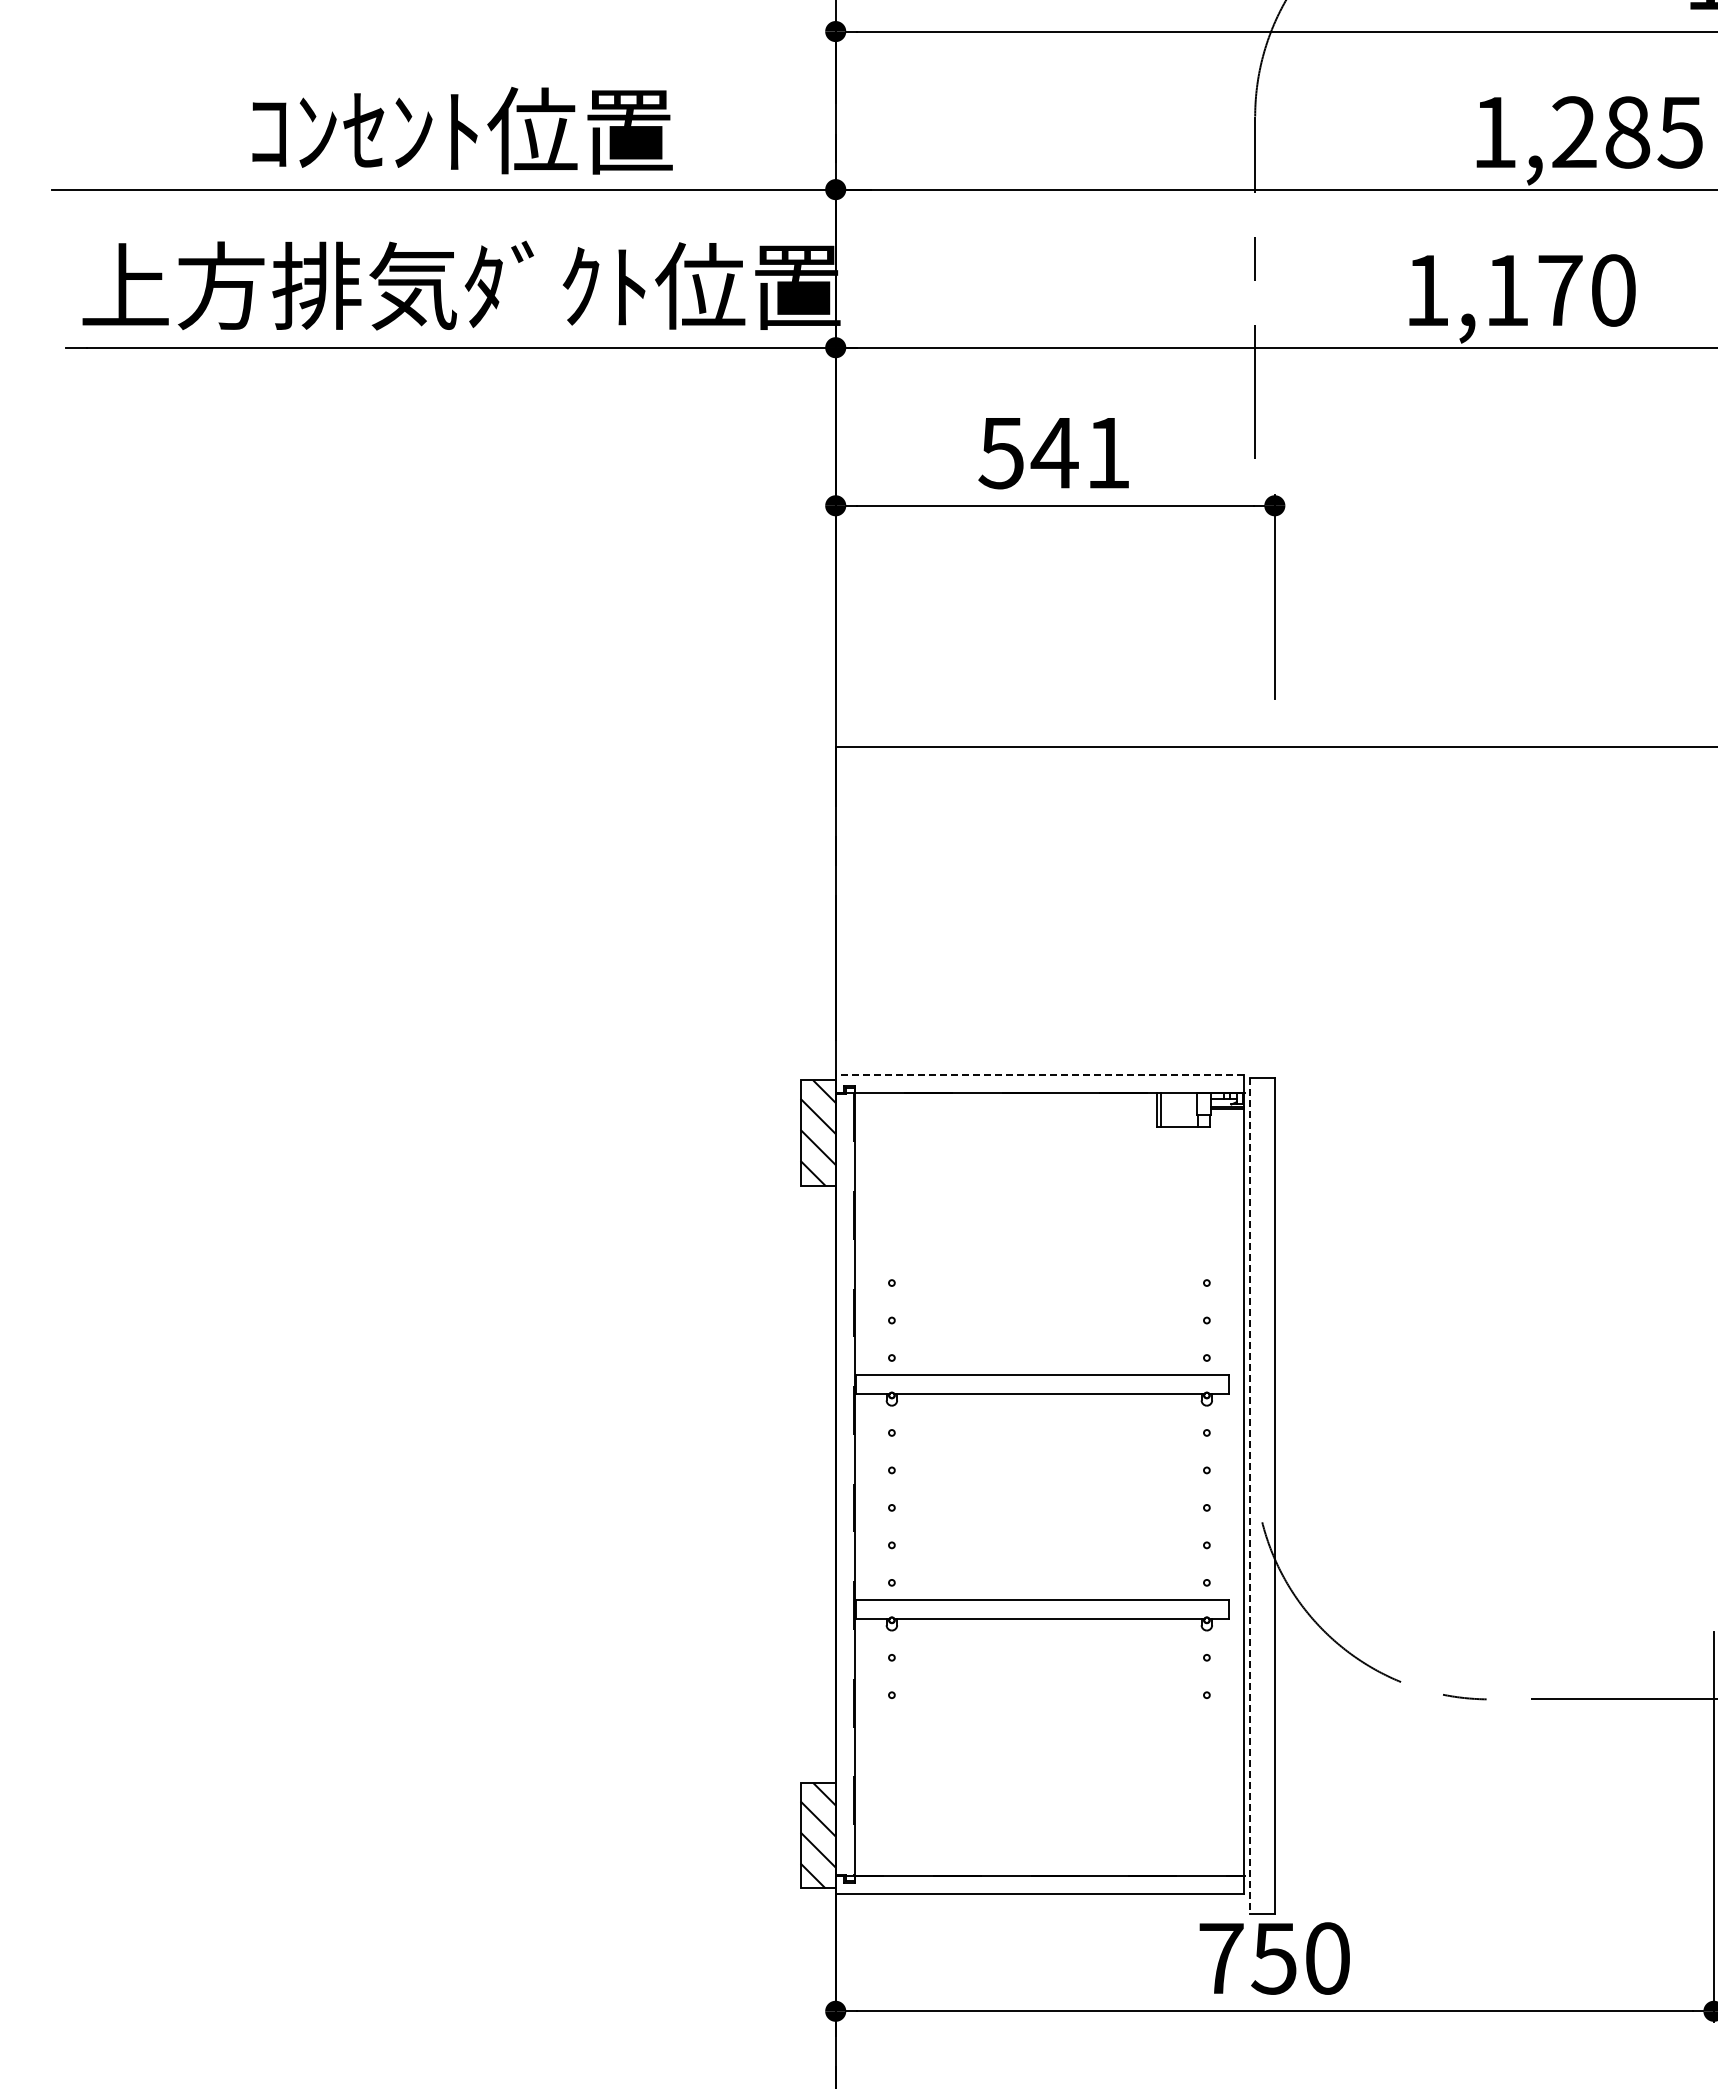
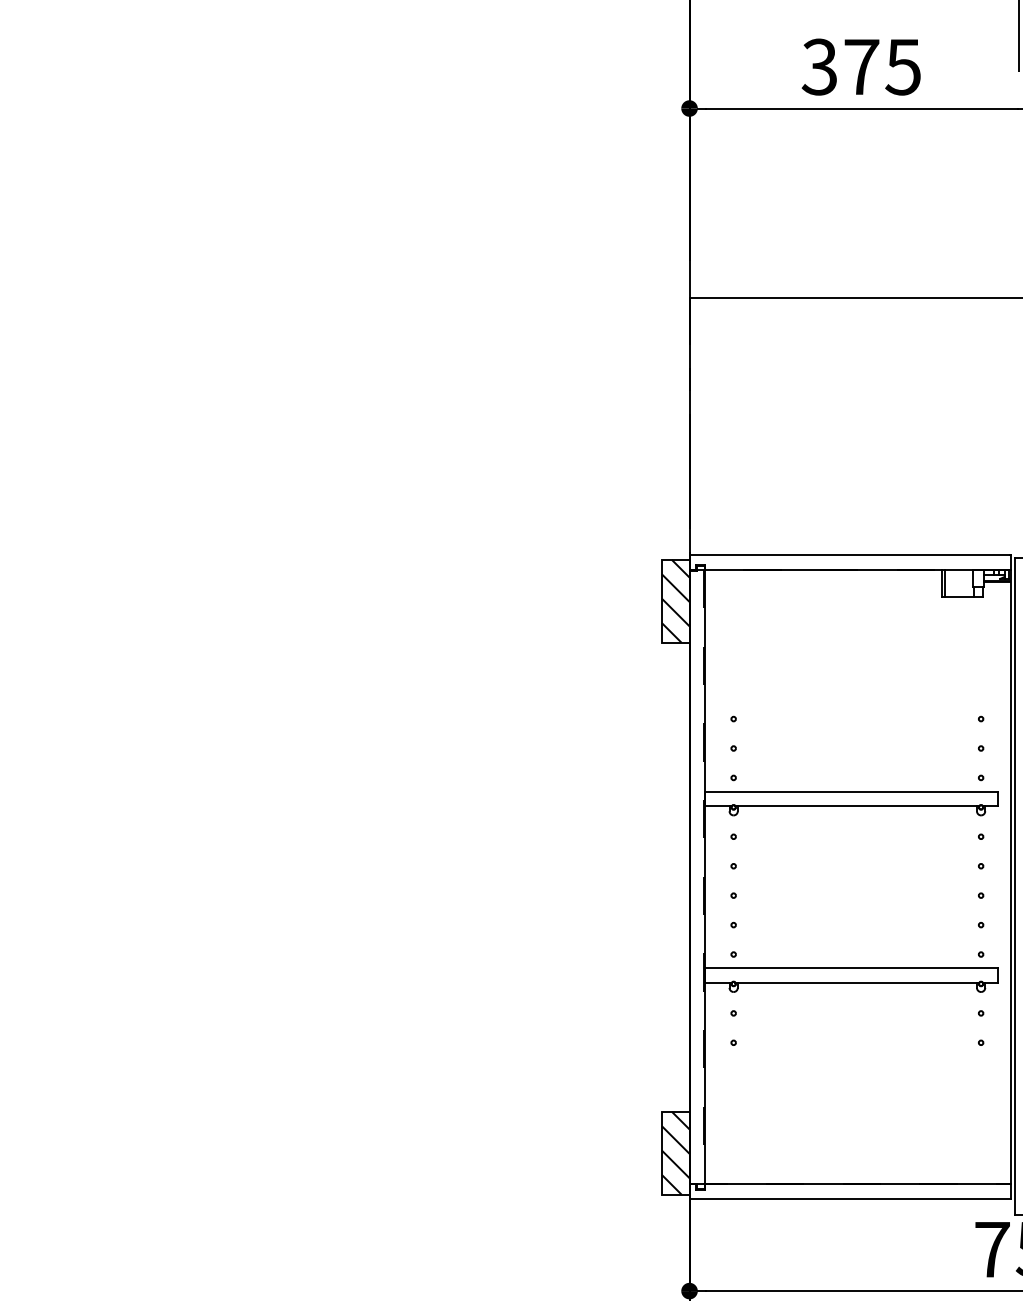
text: (1053, 452) -> (860, 66), 541 -> 375
line: (1039, 1074) -> (849, 555), dashed -> solid
line: (1250, 1496) -> (1015, 886), dashed -> solid

